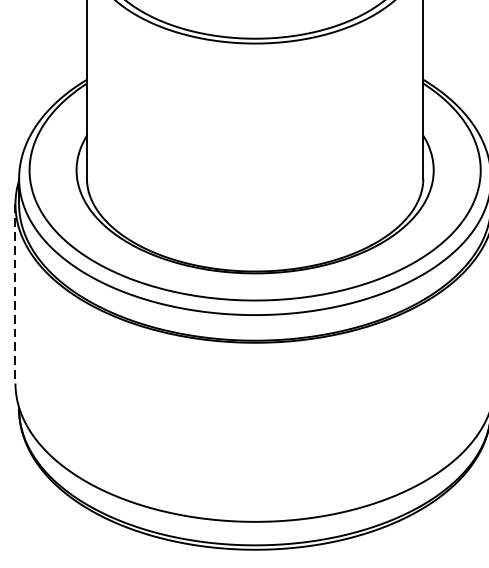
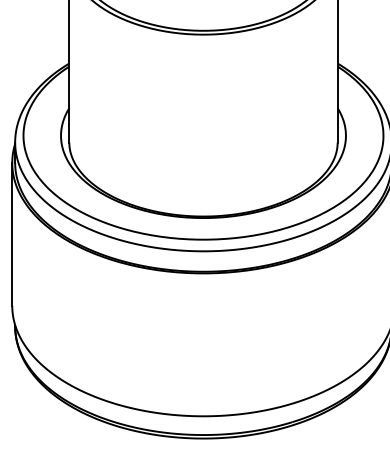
line: (15, 294) -> (12, 234), dashed -> solid

